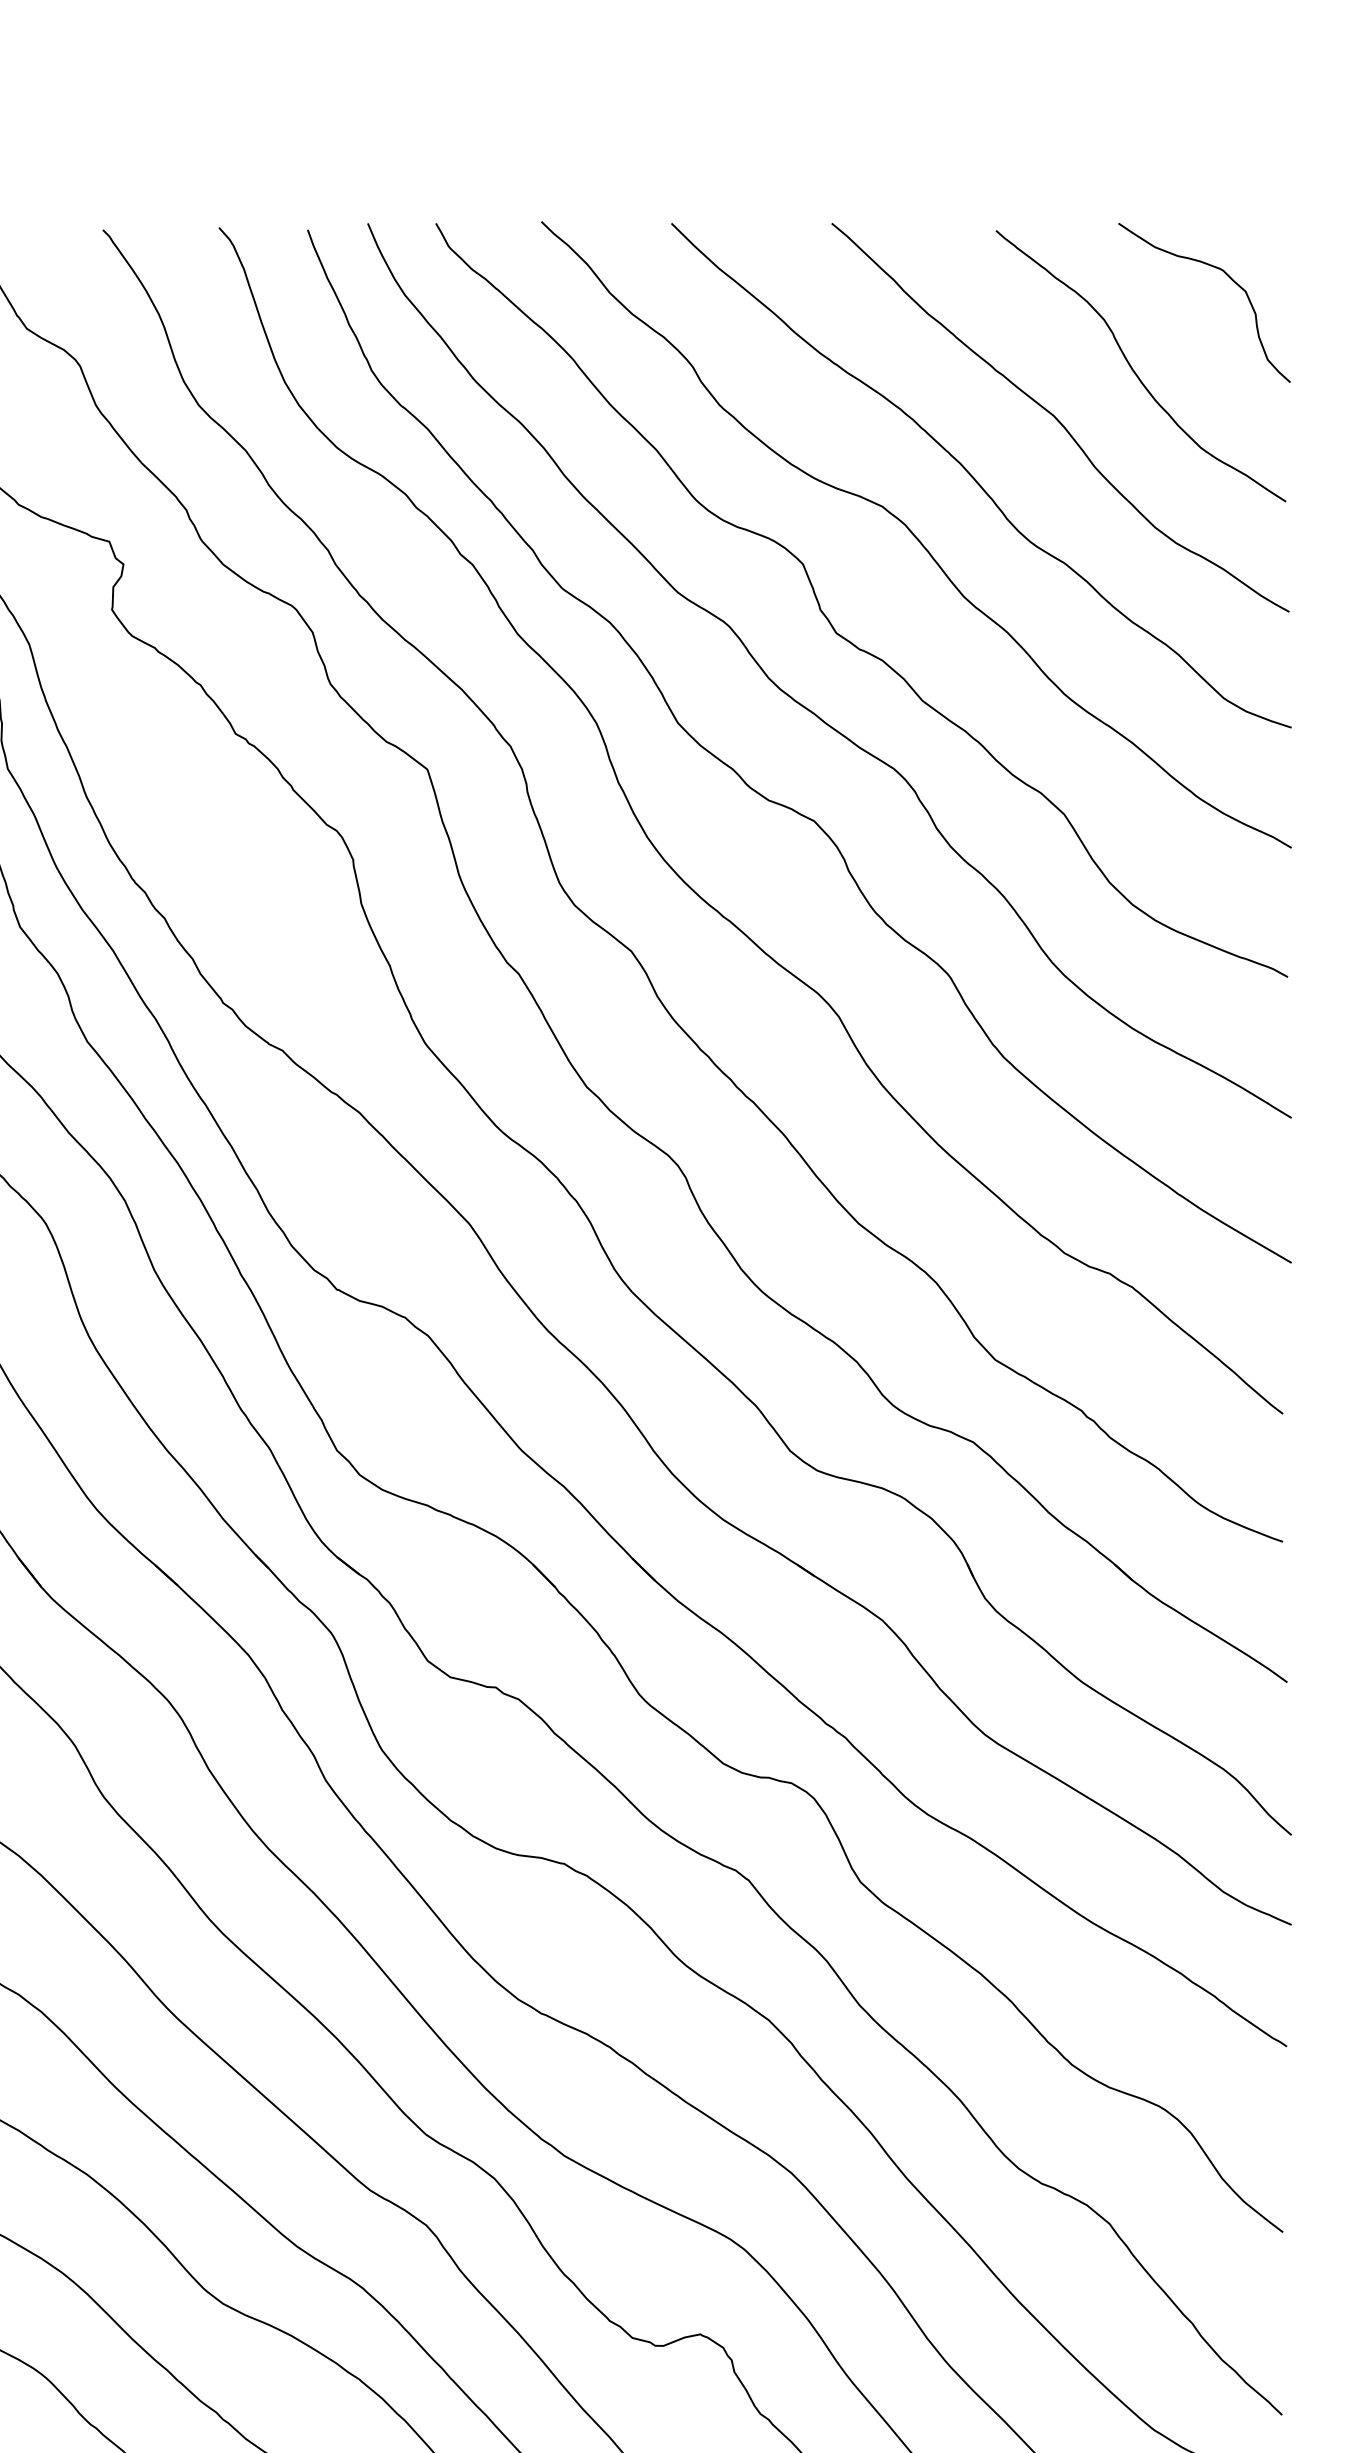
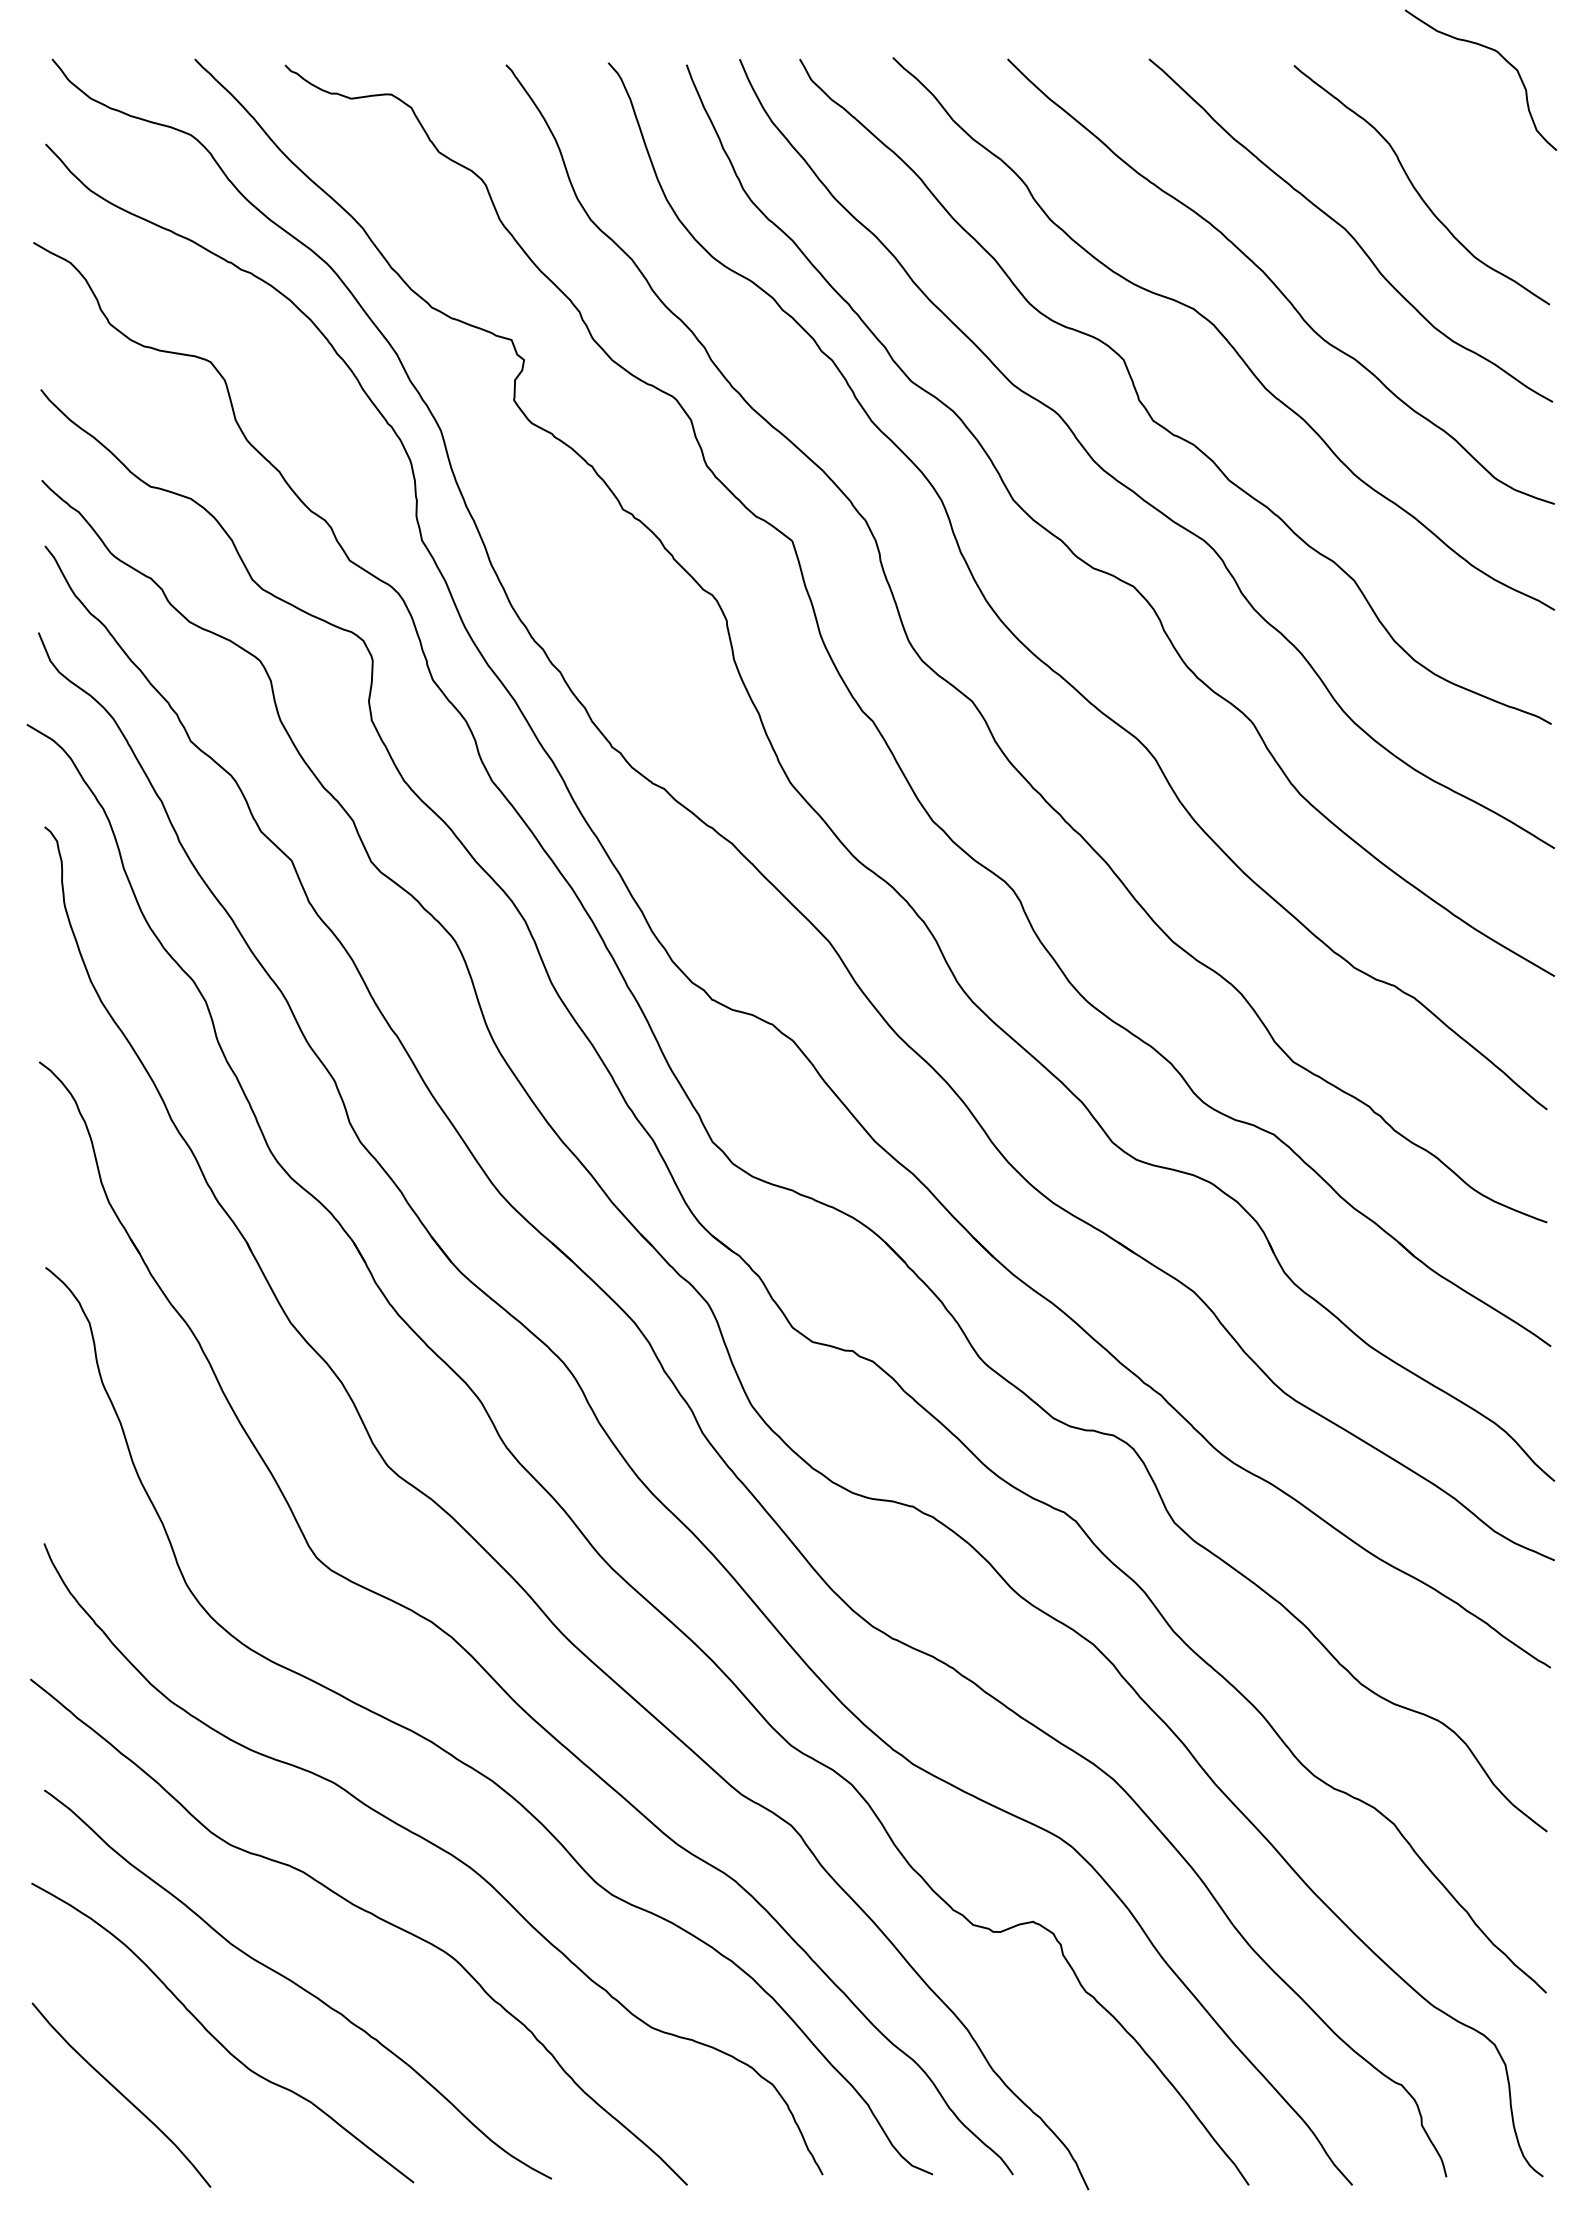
curve: (1227, 277) -> (1501, 57), moved

